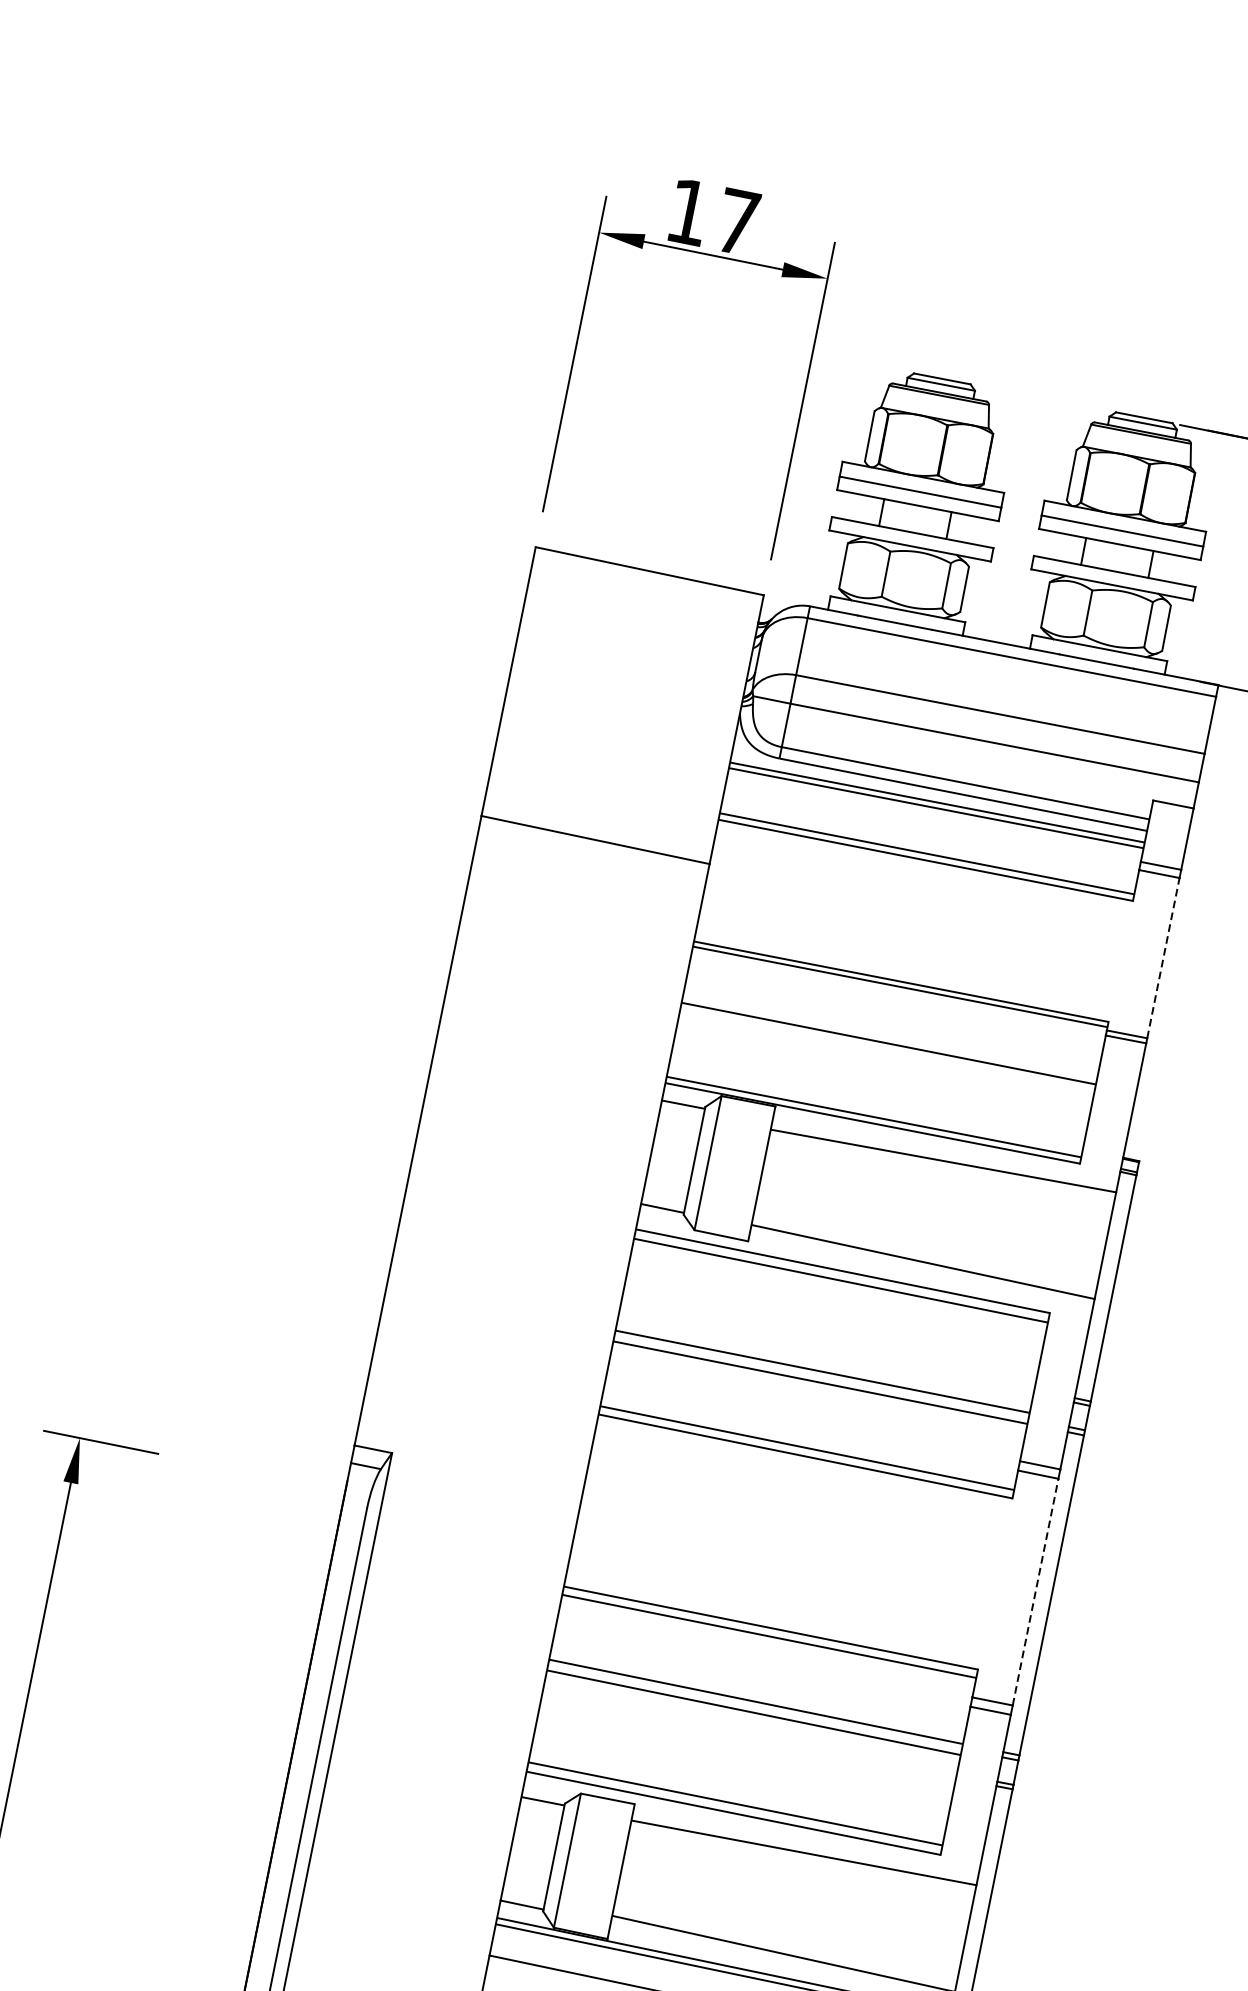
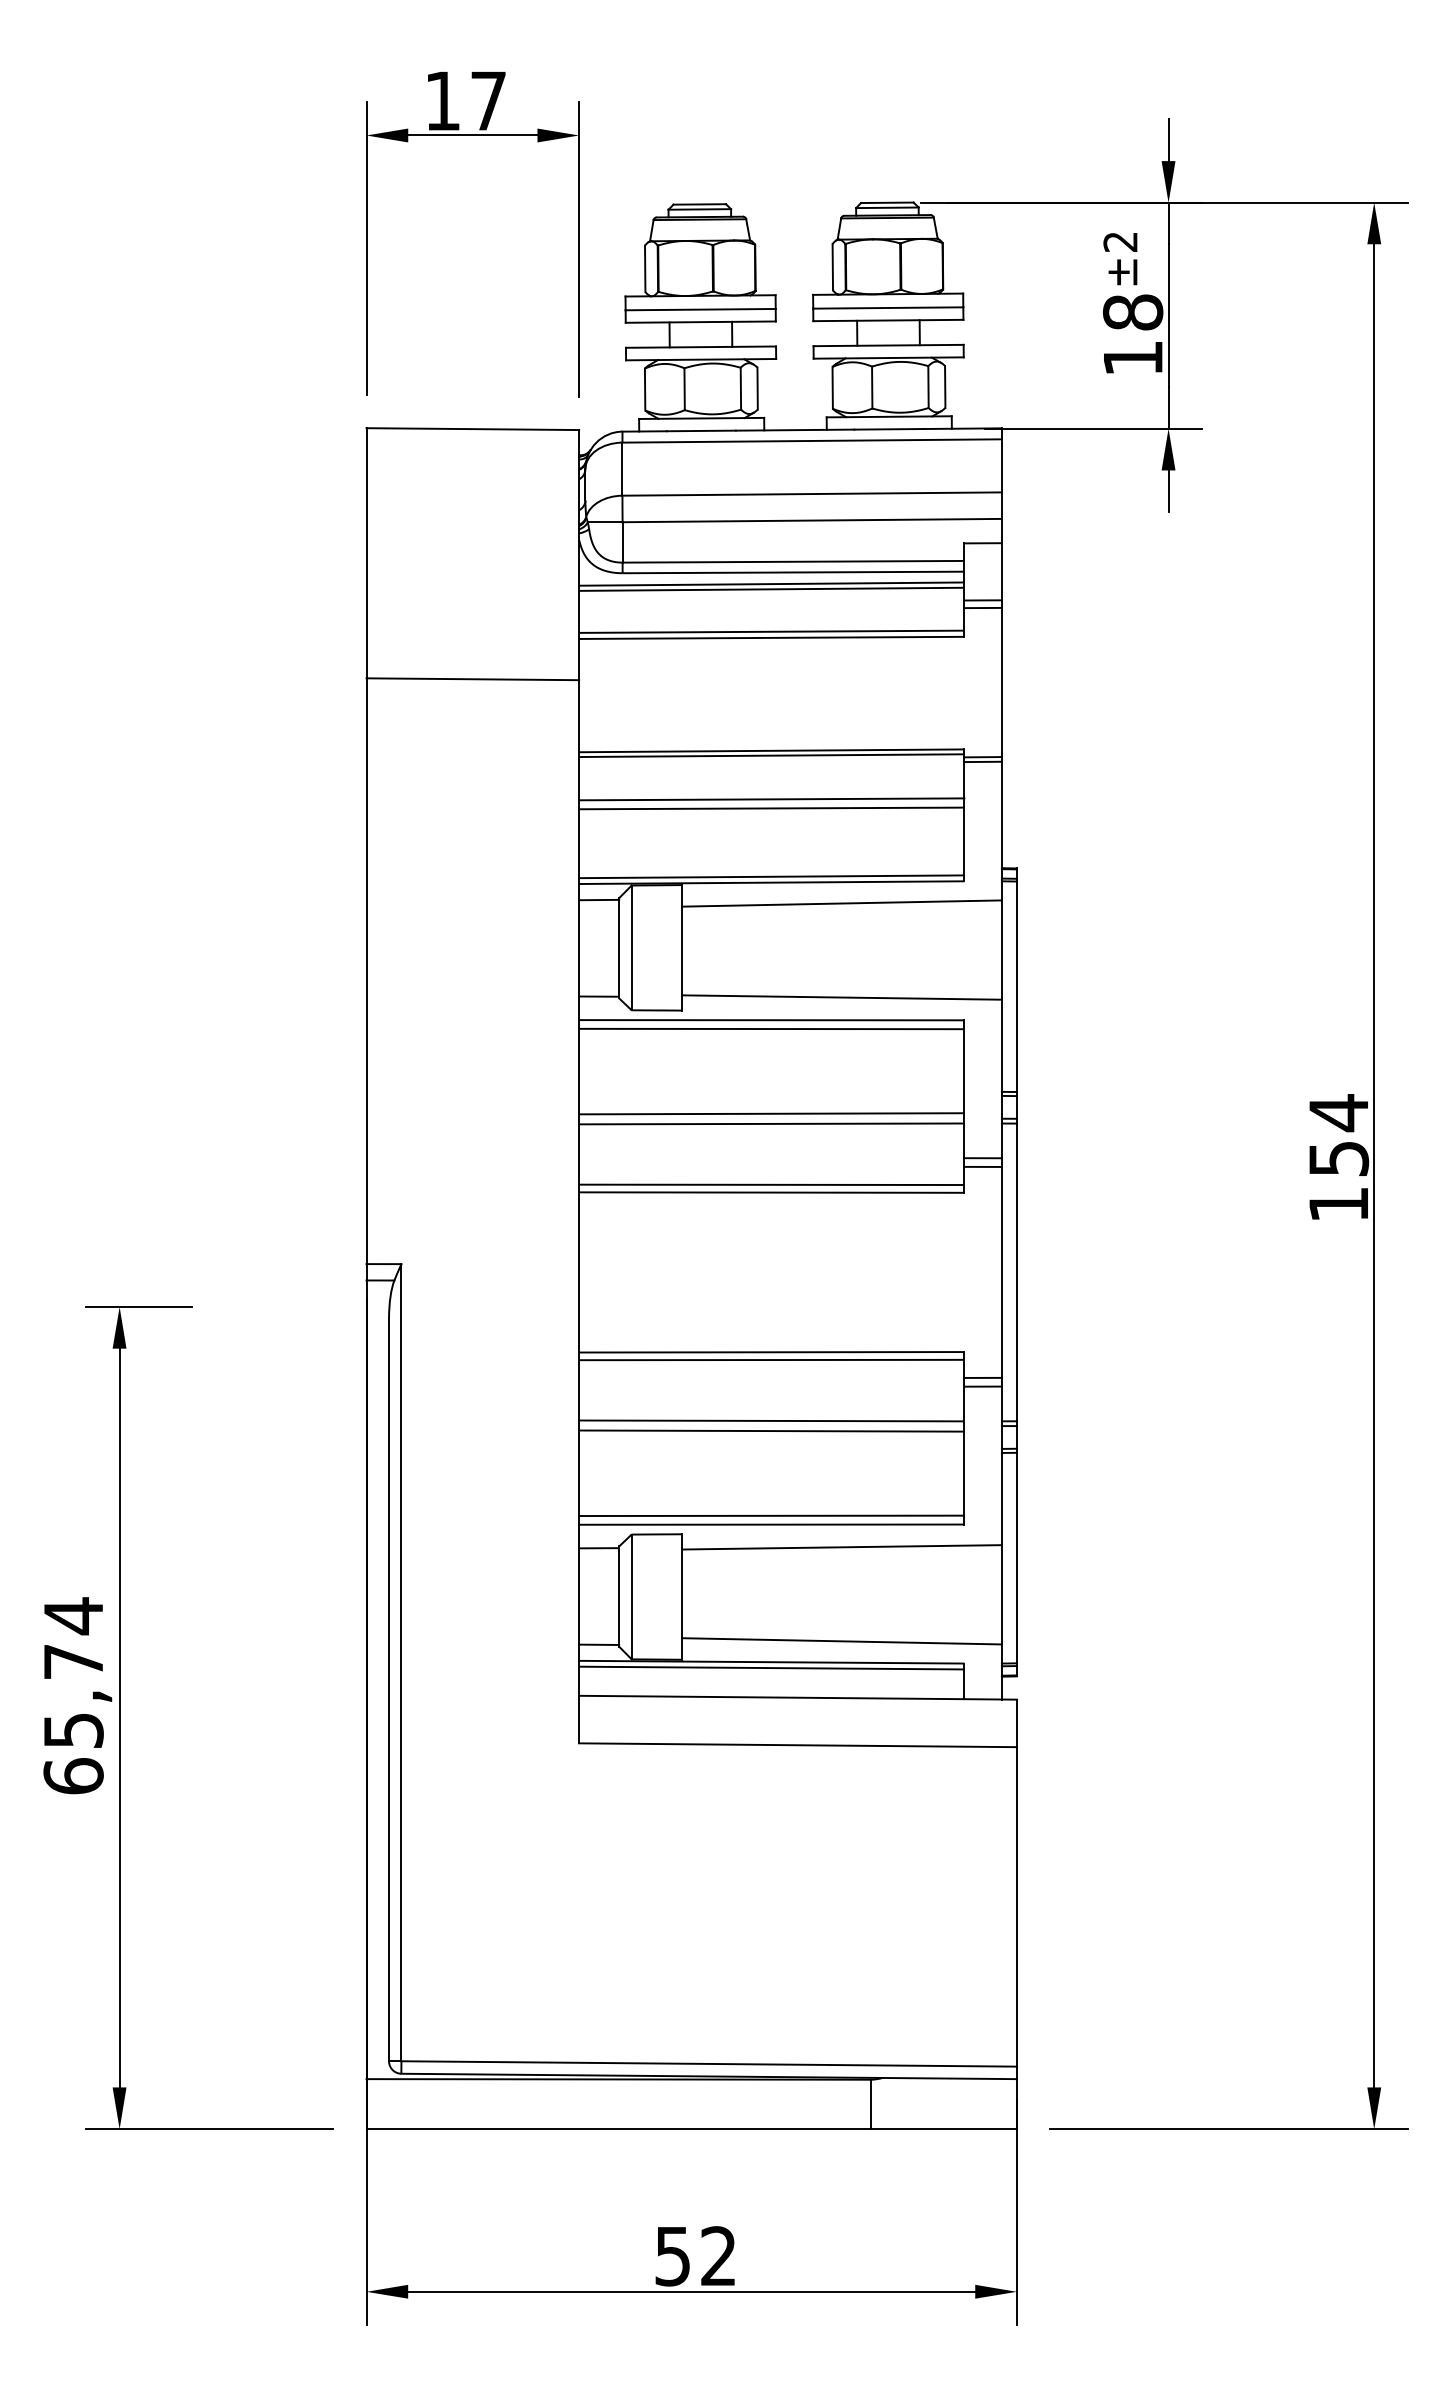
line: (1163, 958) -> (1001, 682), dashed -> solid
line: (890, 1033) -> (771, 799), added
line: (1035, 1591) -> (1001, 1271), dashed -> solid

